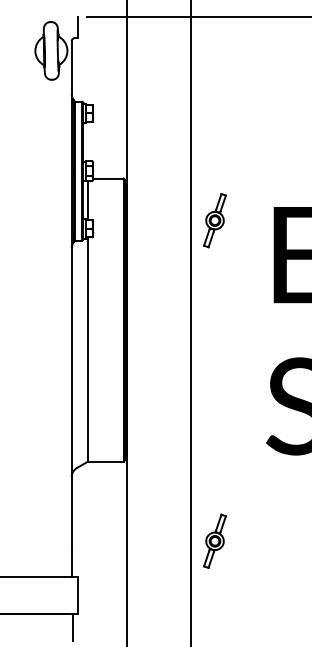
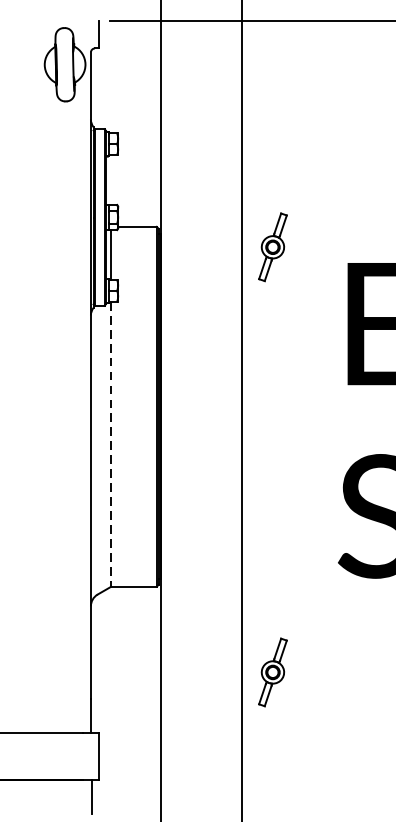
part: (214, 220) -> (272, 247), moved
line: (87, 350) -> (110, 445), solid -> dashed
part: (214, 540) -> (272, 671), moved

